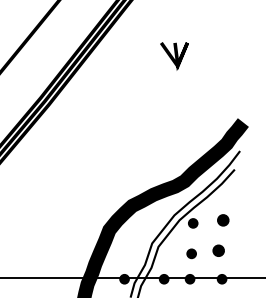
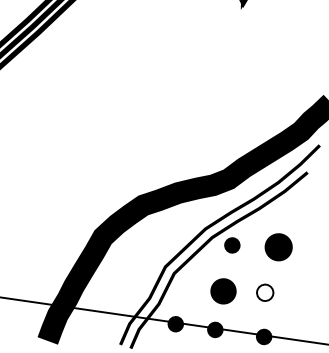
part: (223, 220) -> (279, 247), size x1.6
fill: (218, 250) -> (264, 292), removed
part: (191, 253) -> (223, 290), size x1.6
fill: (124, 278) -> (115, 314), removed

